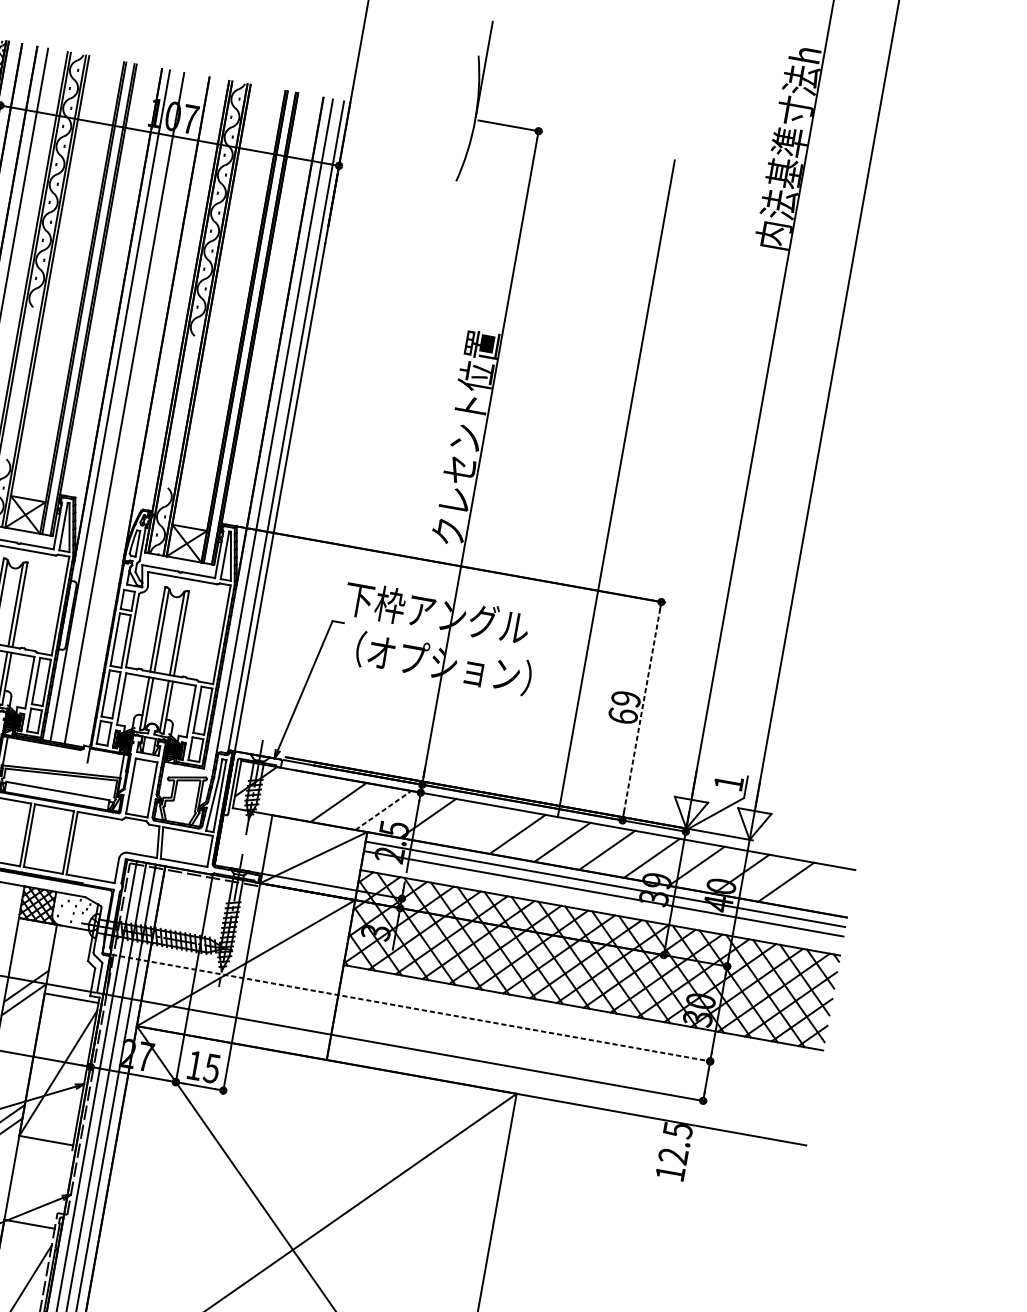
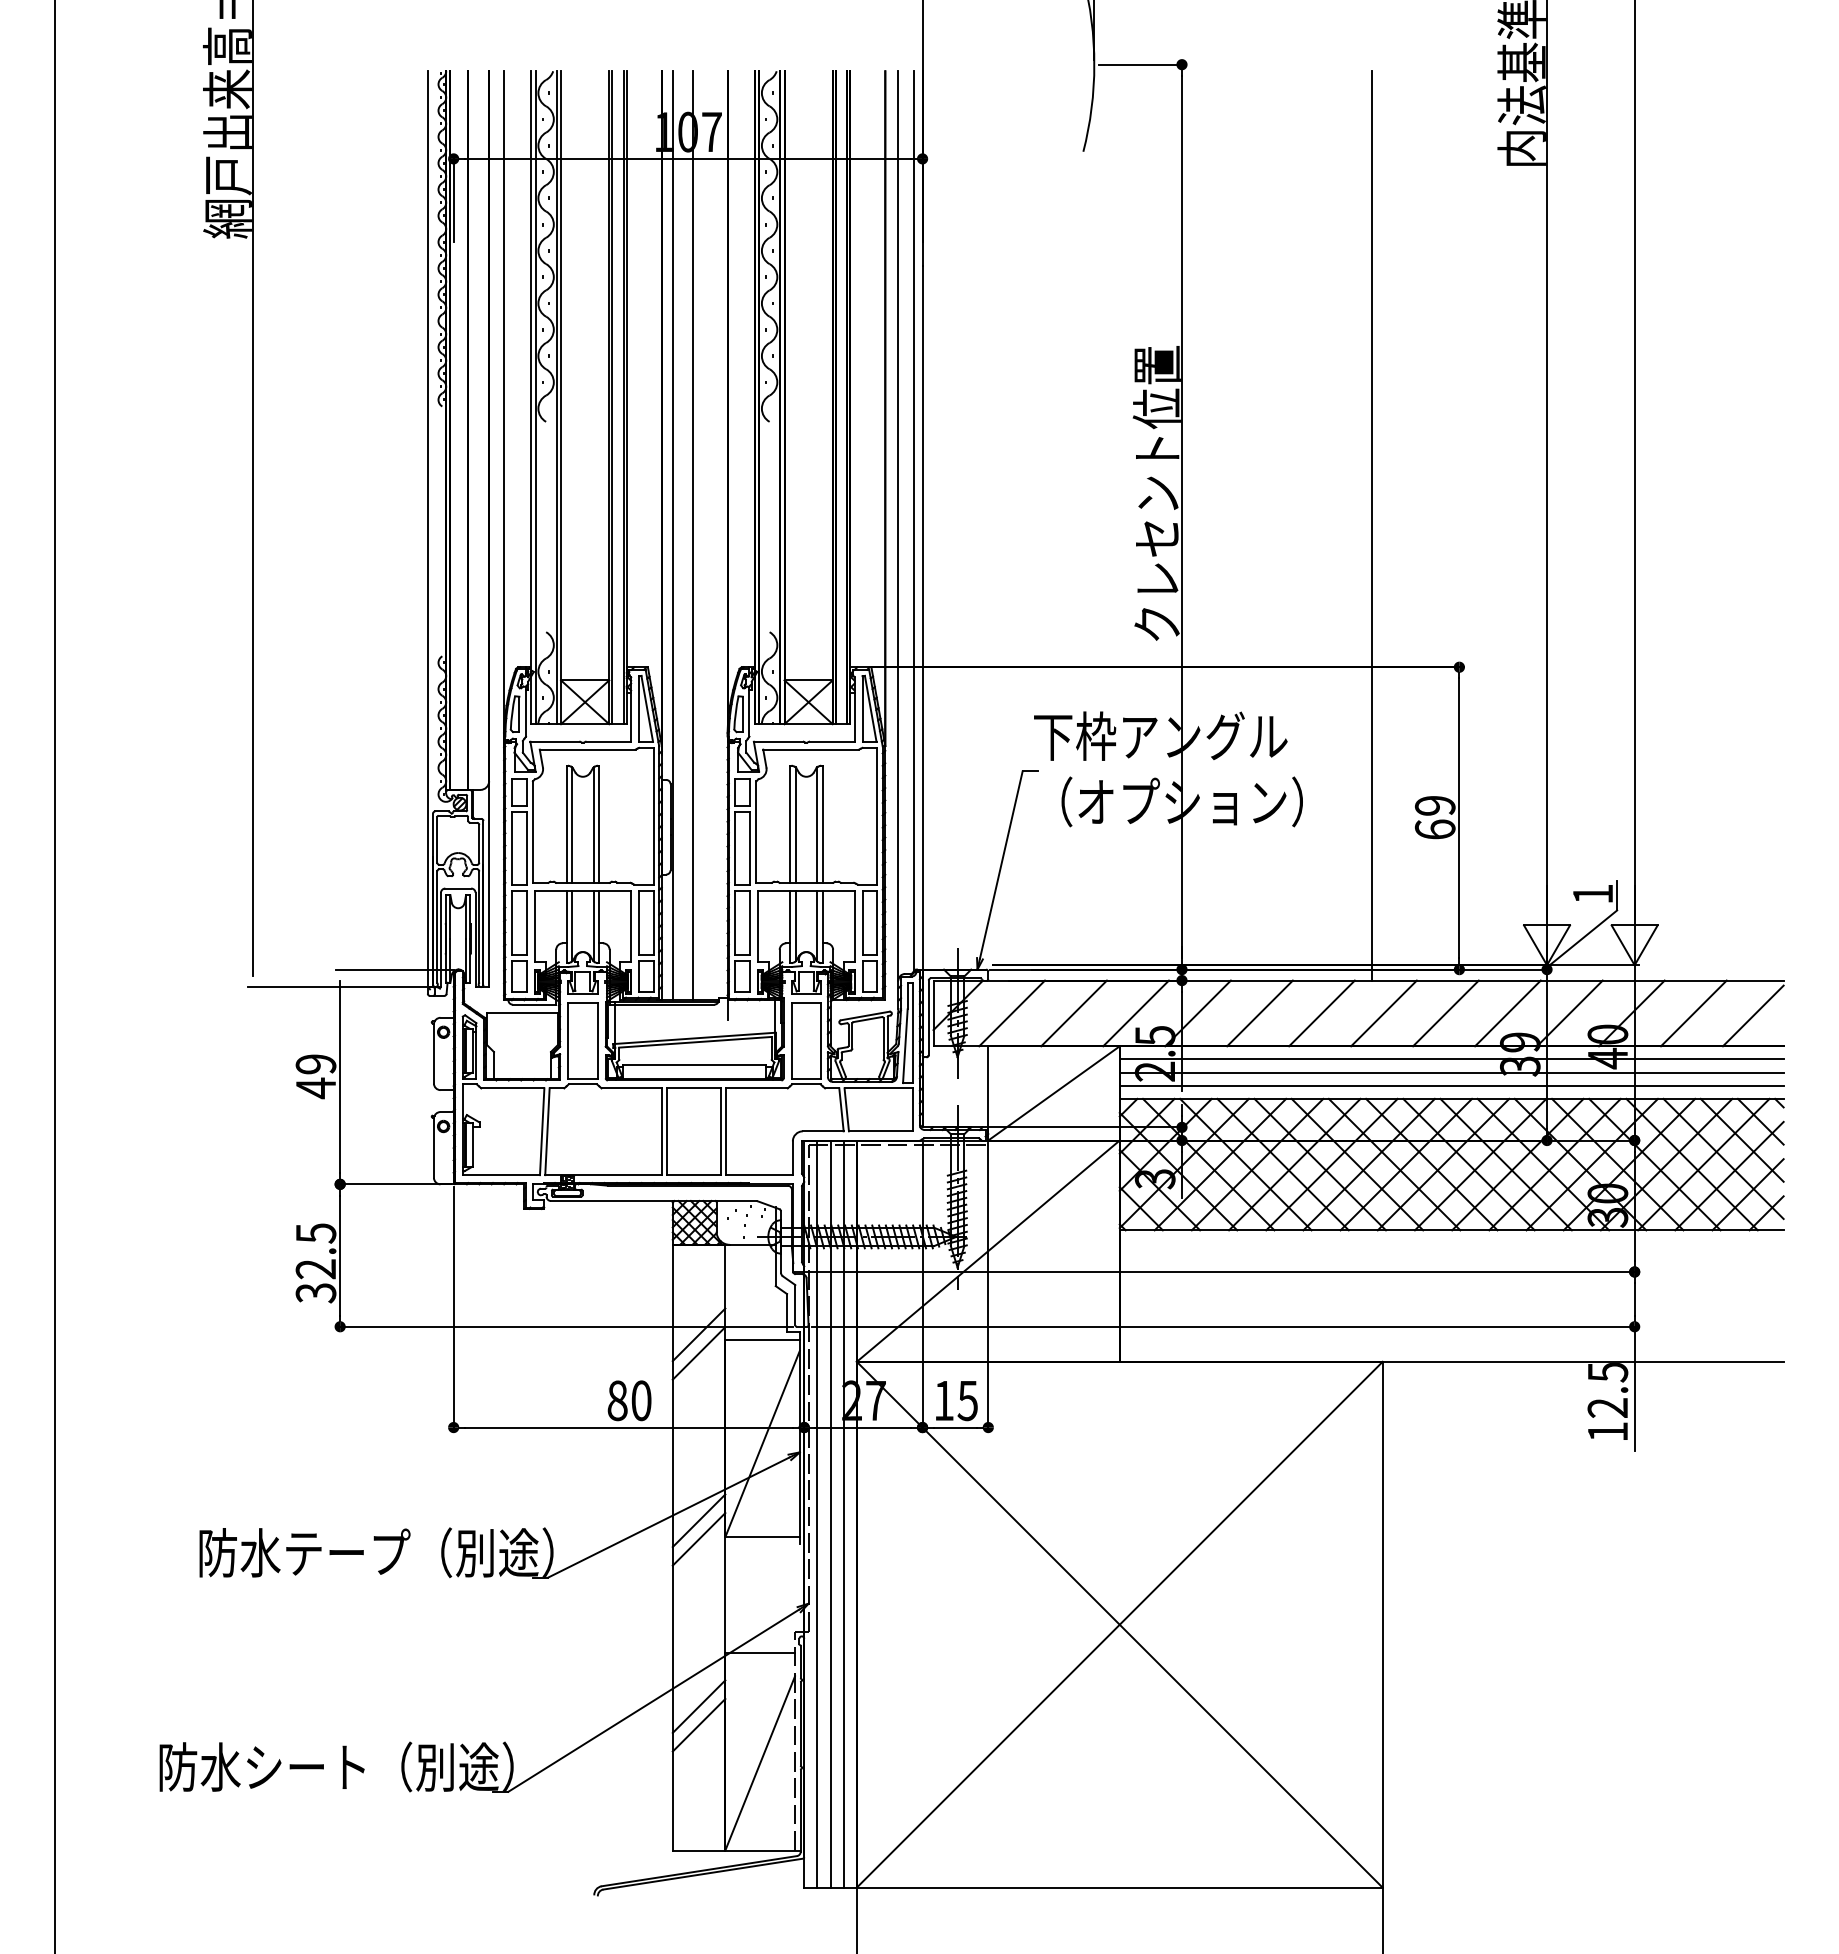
line: (642, 710) -> (1459, 817), dashed -> solid
line: (294, 794) -> (1012, 1013), added
line: (383, 810) -> (1136, 1013), dashed -> solid
line: (472, 826) -> (1259, 1013), added
line: (828, 891) -> (1752, 1015), added
line: (601, 903) -> (1451, 1085), added
line: (413, 1008) -> (1223, 1271), dashed -> solid
line: (695, 1145) -> (1634, 1388), added

